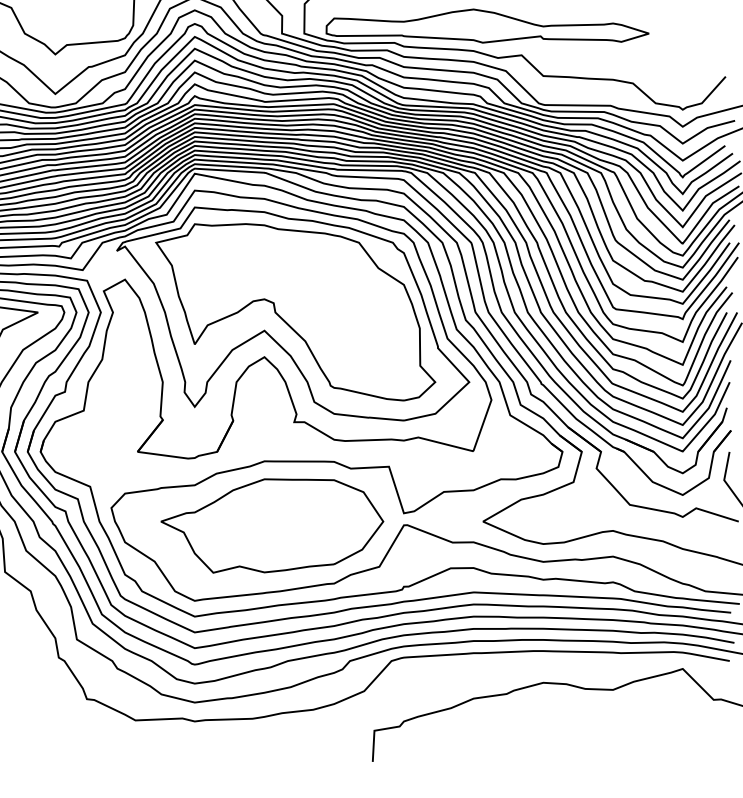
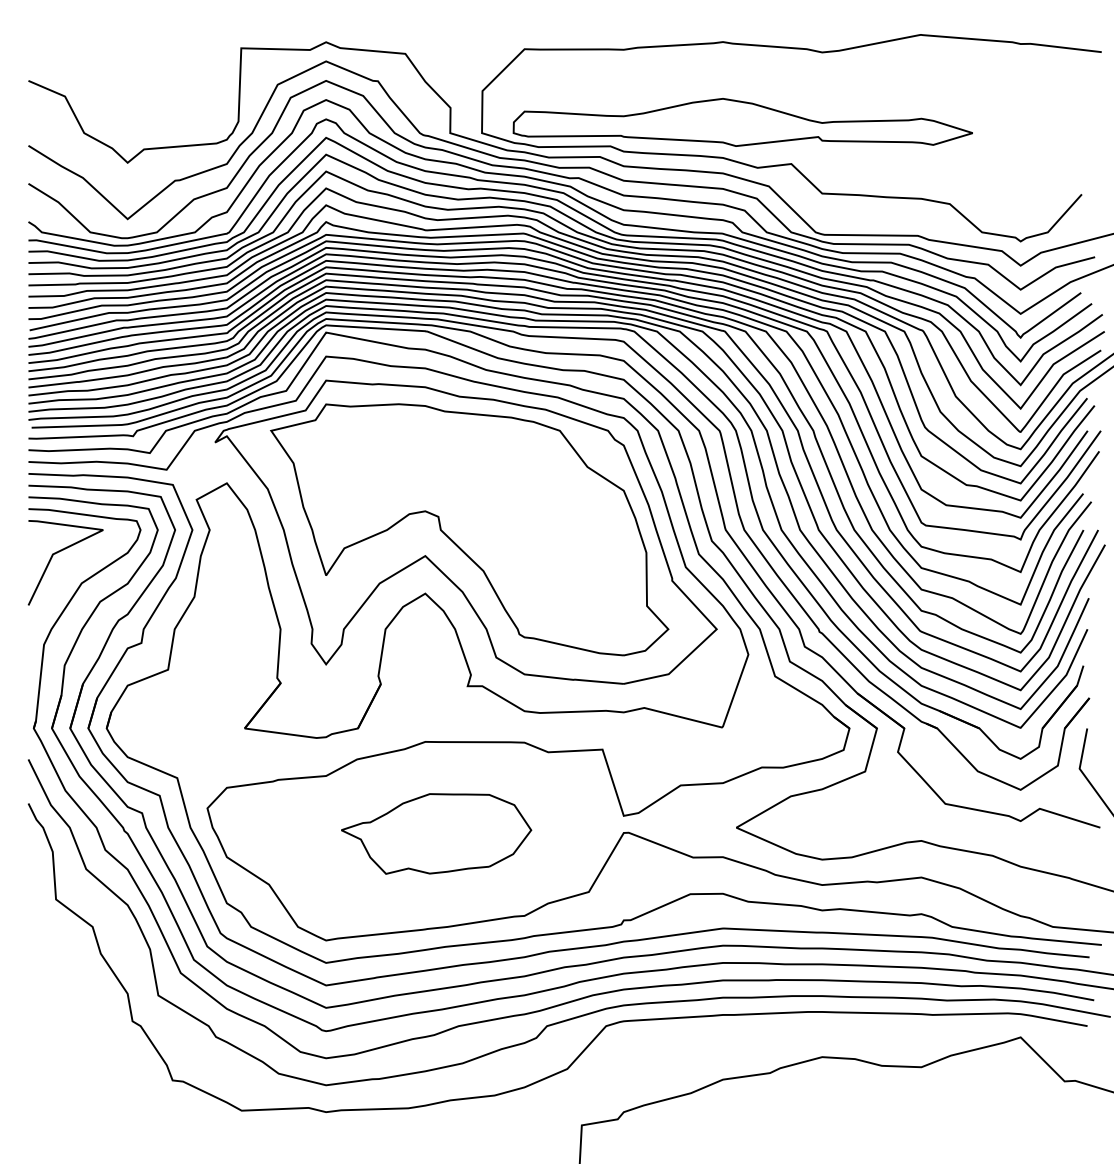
part: (272, 525) -> (436, 833), size x0.6

